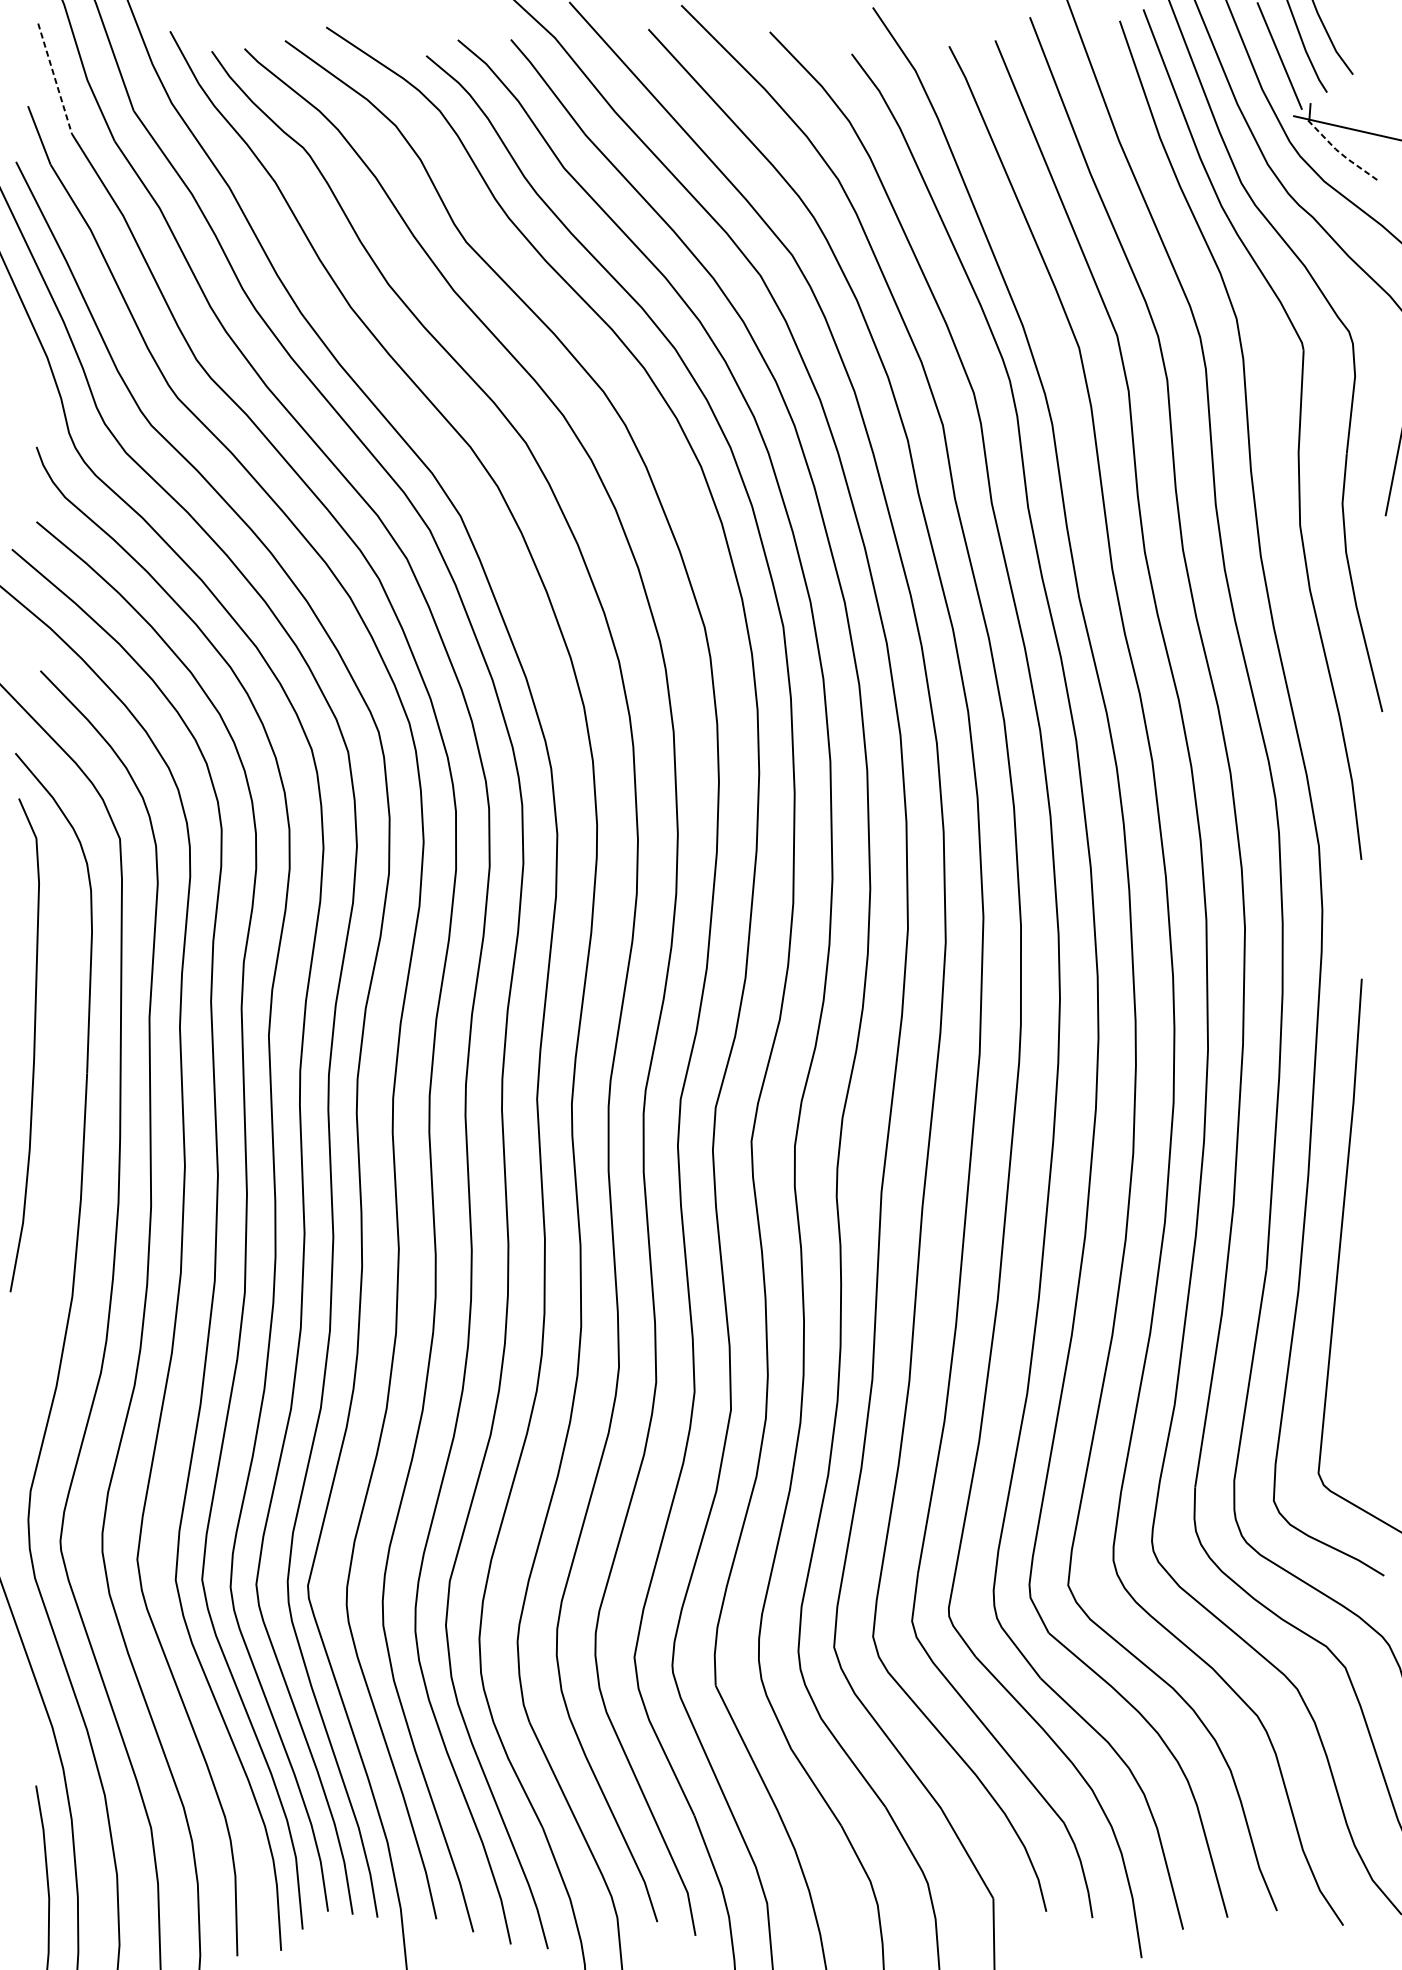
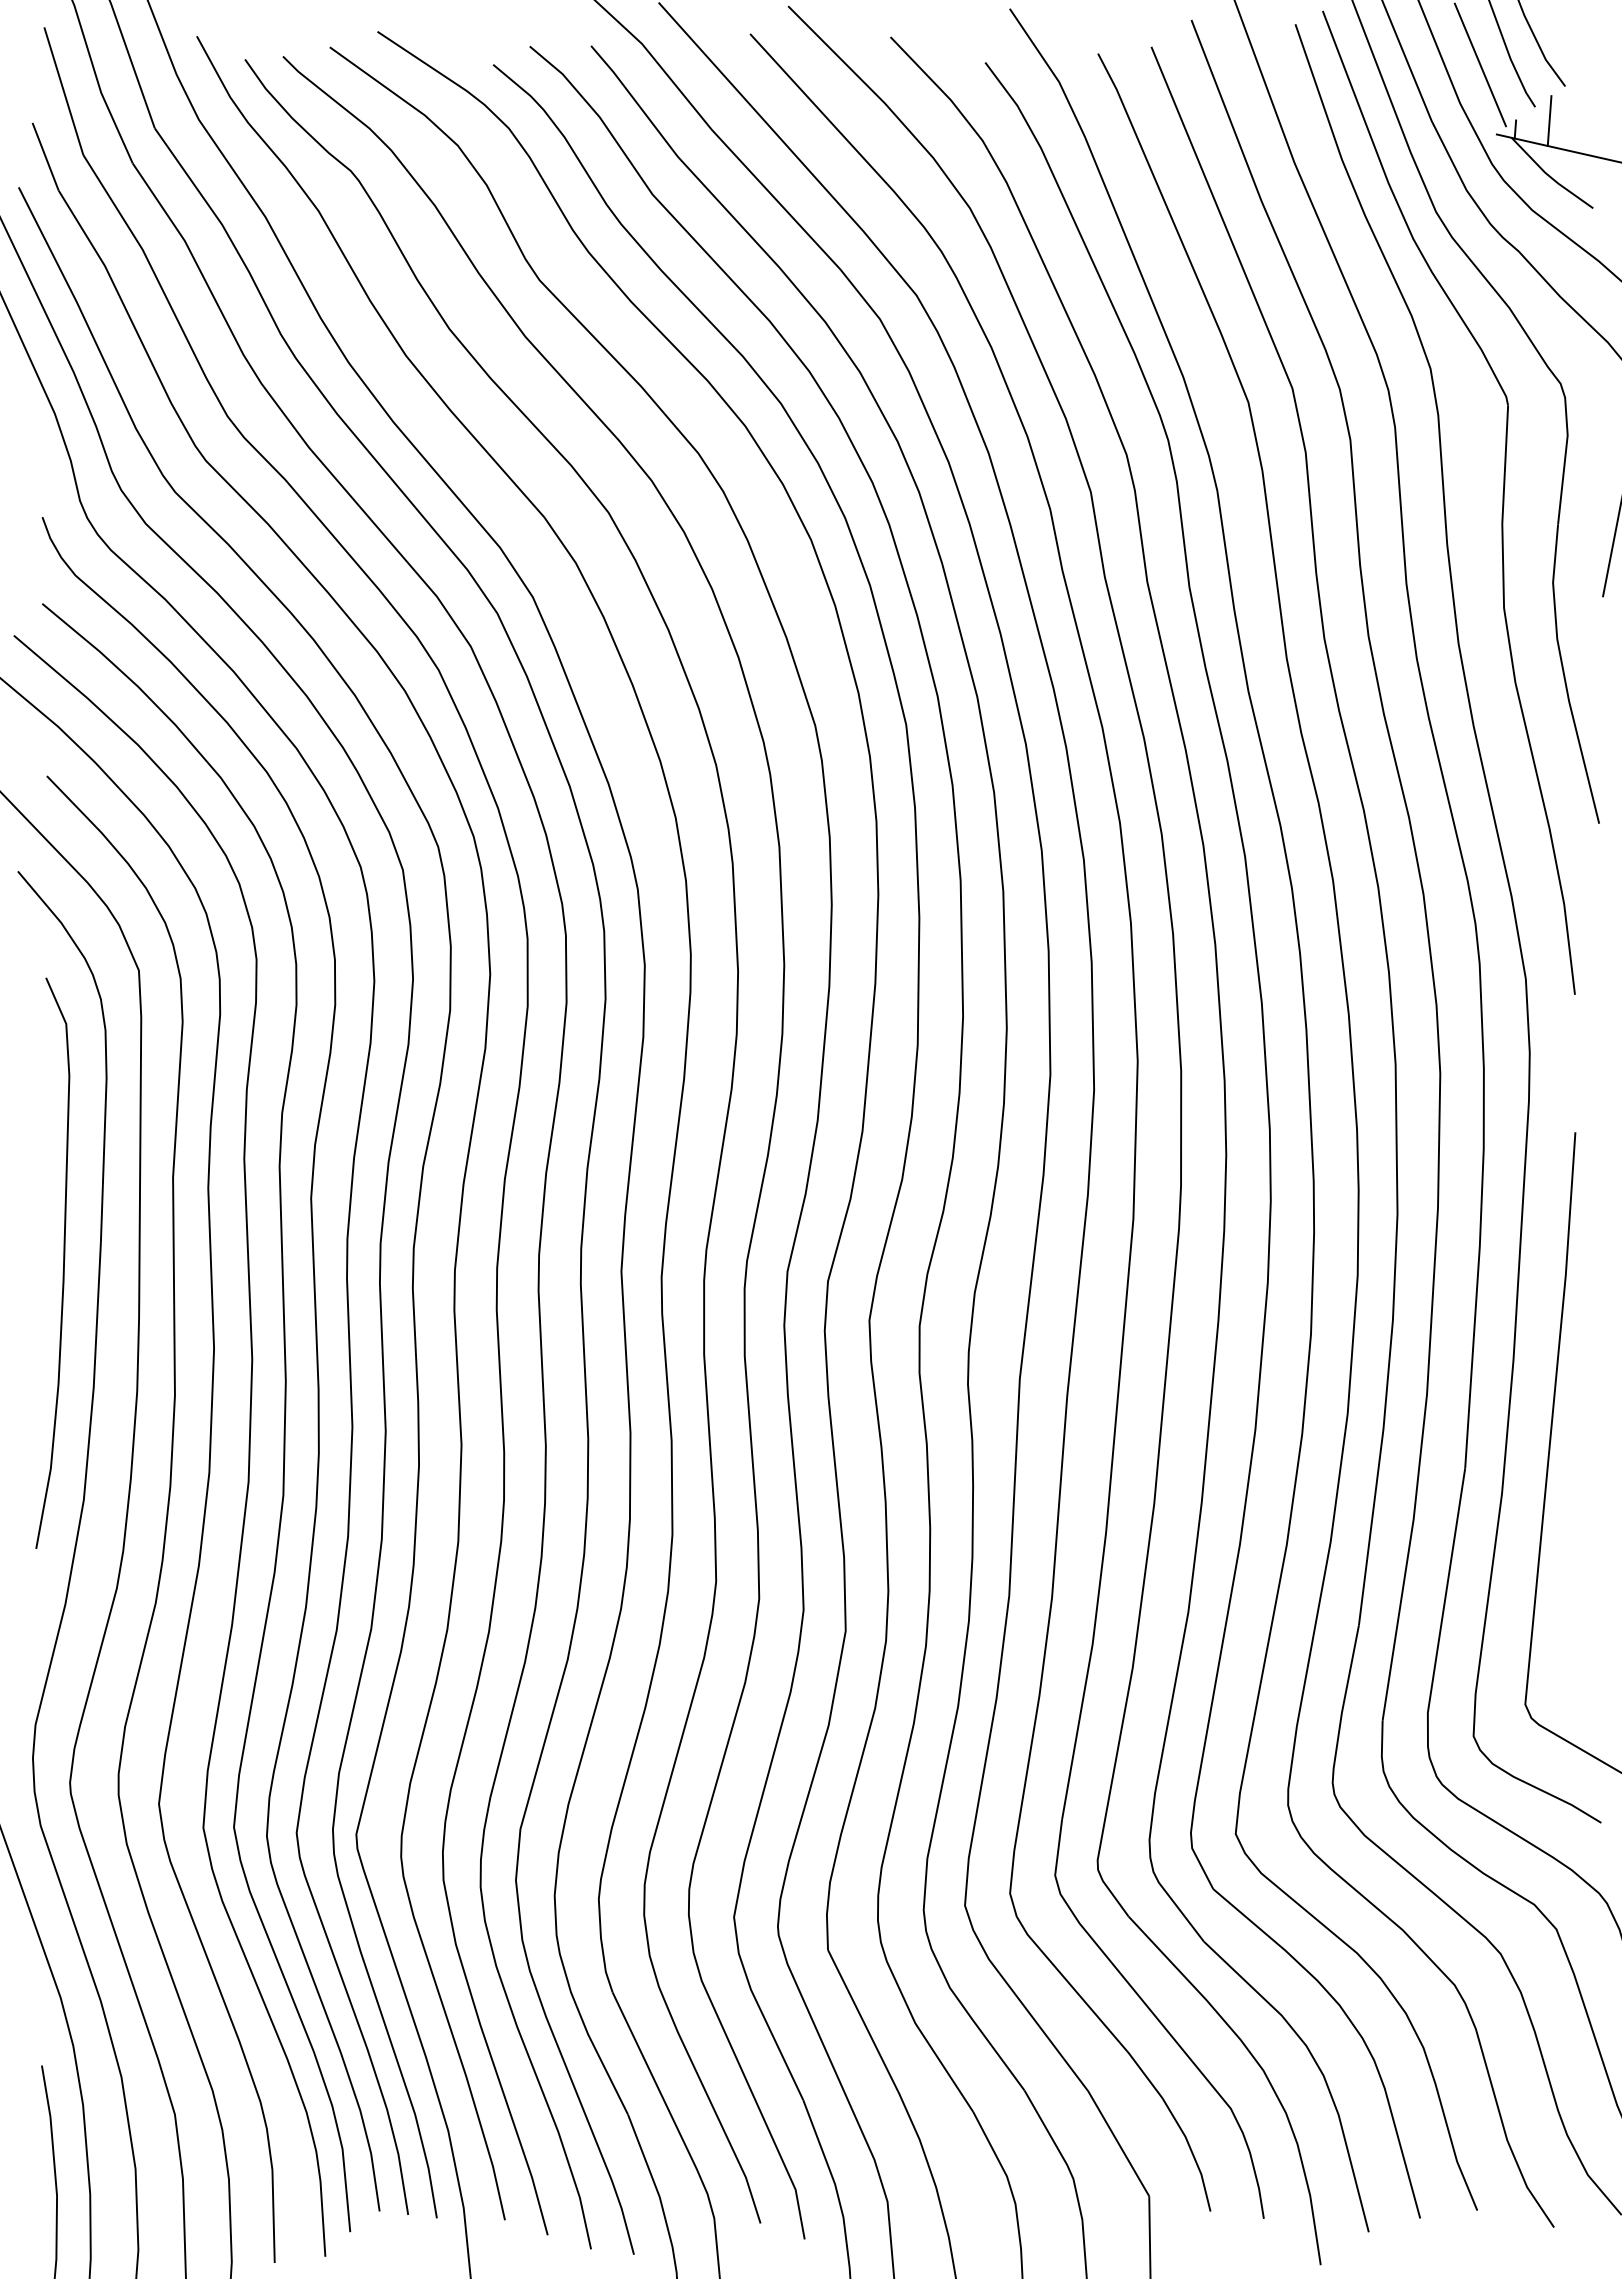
line: (54, 79) -> (63, 91), dashed -> solid
line: (1339, 104) -> (1549, 120), added
line: (1339, 152) -> (1549, 176), dashed -> solid
curve: (34, 1044) -> (63, 1262), moved

